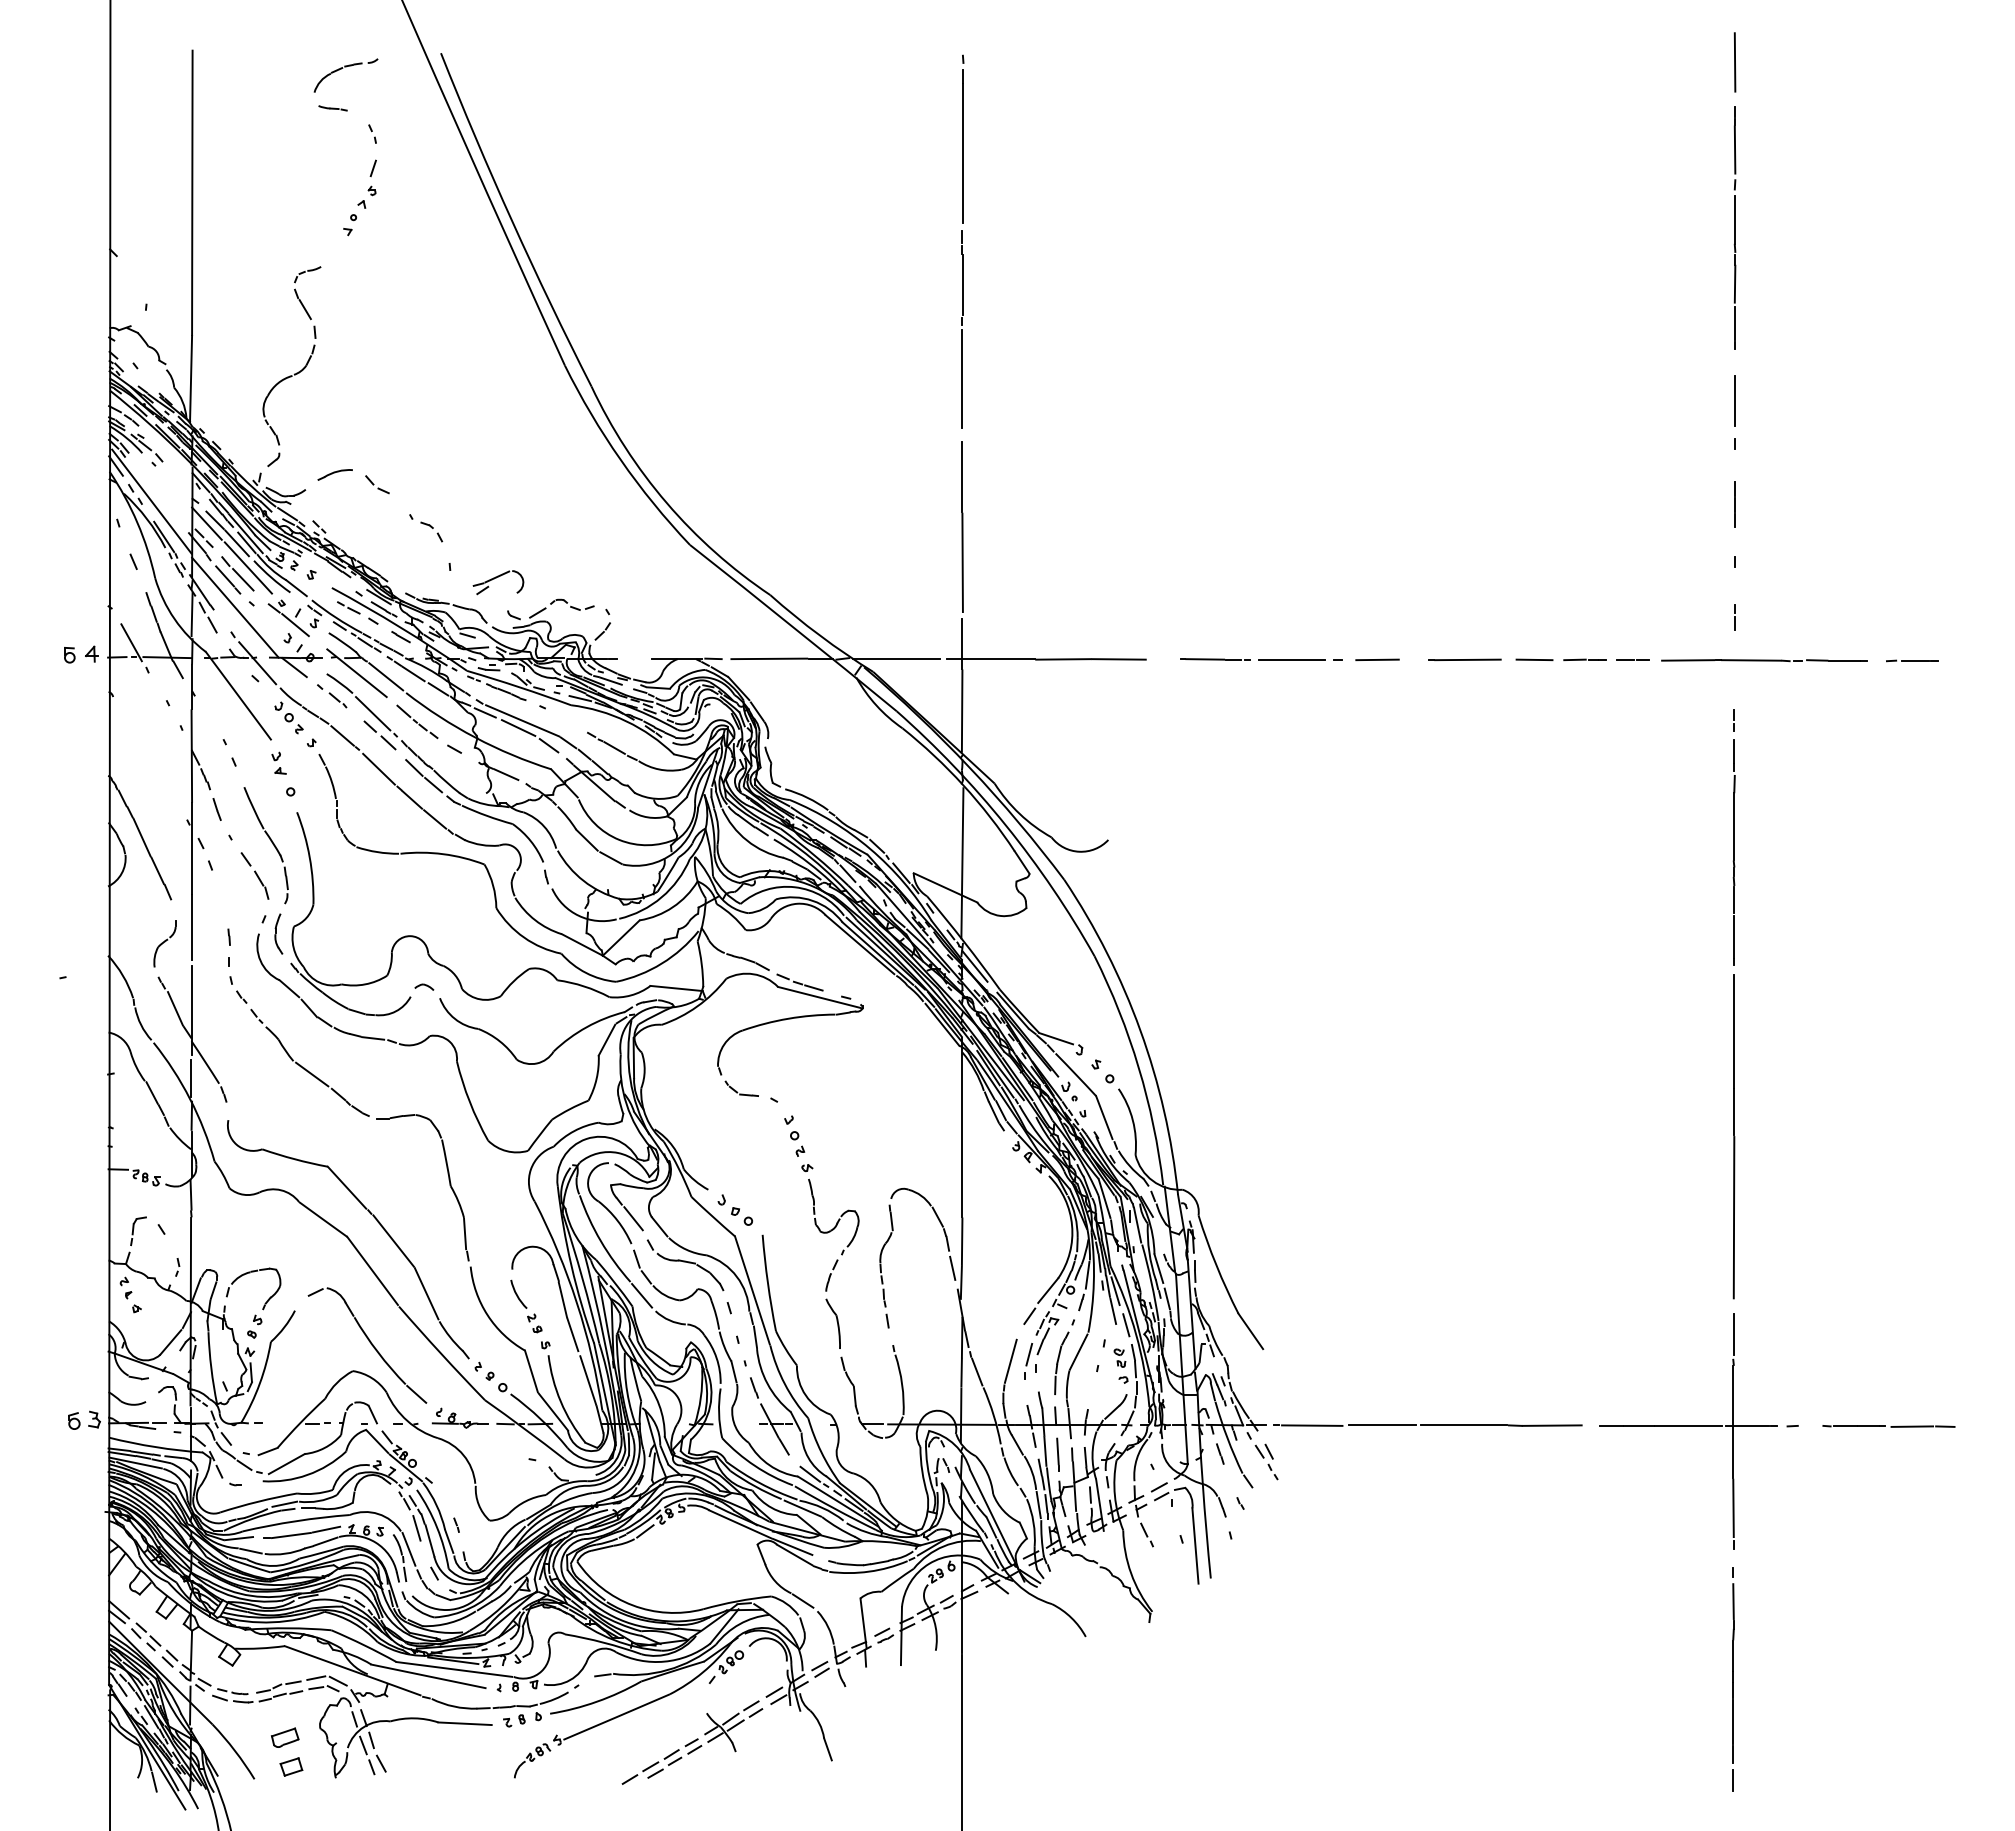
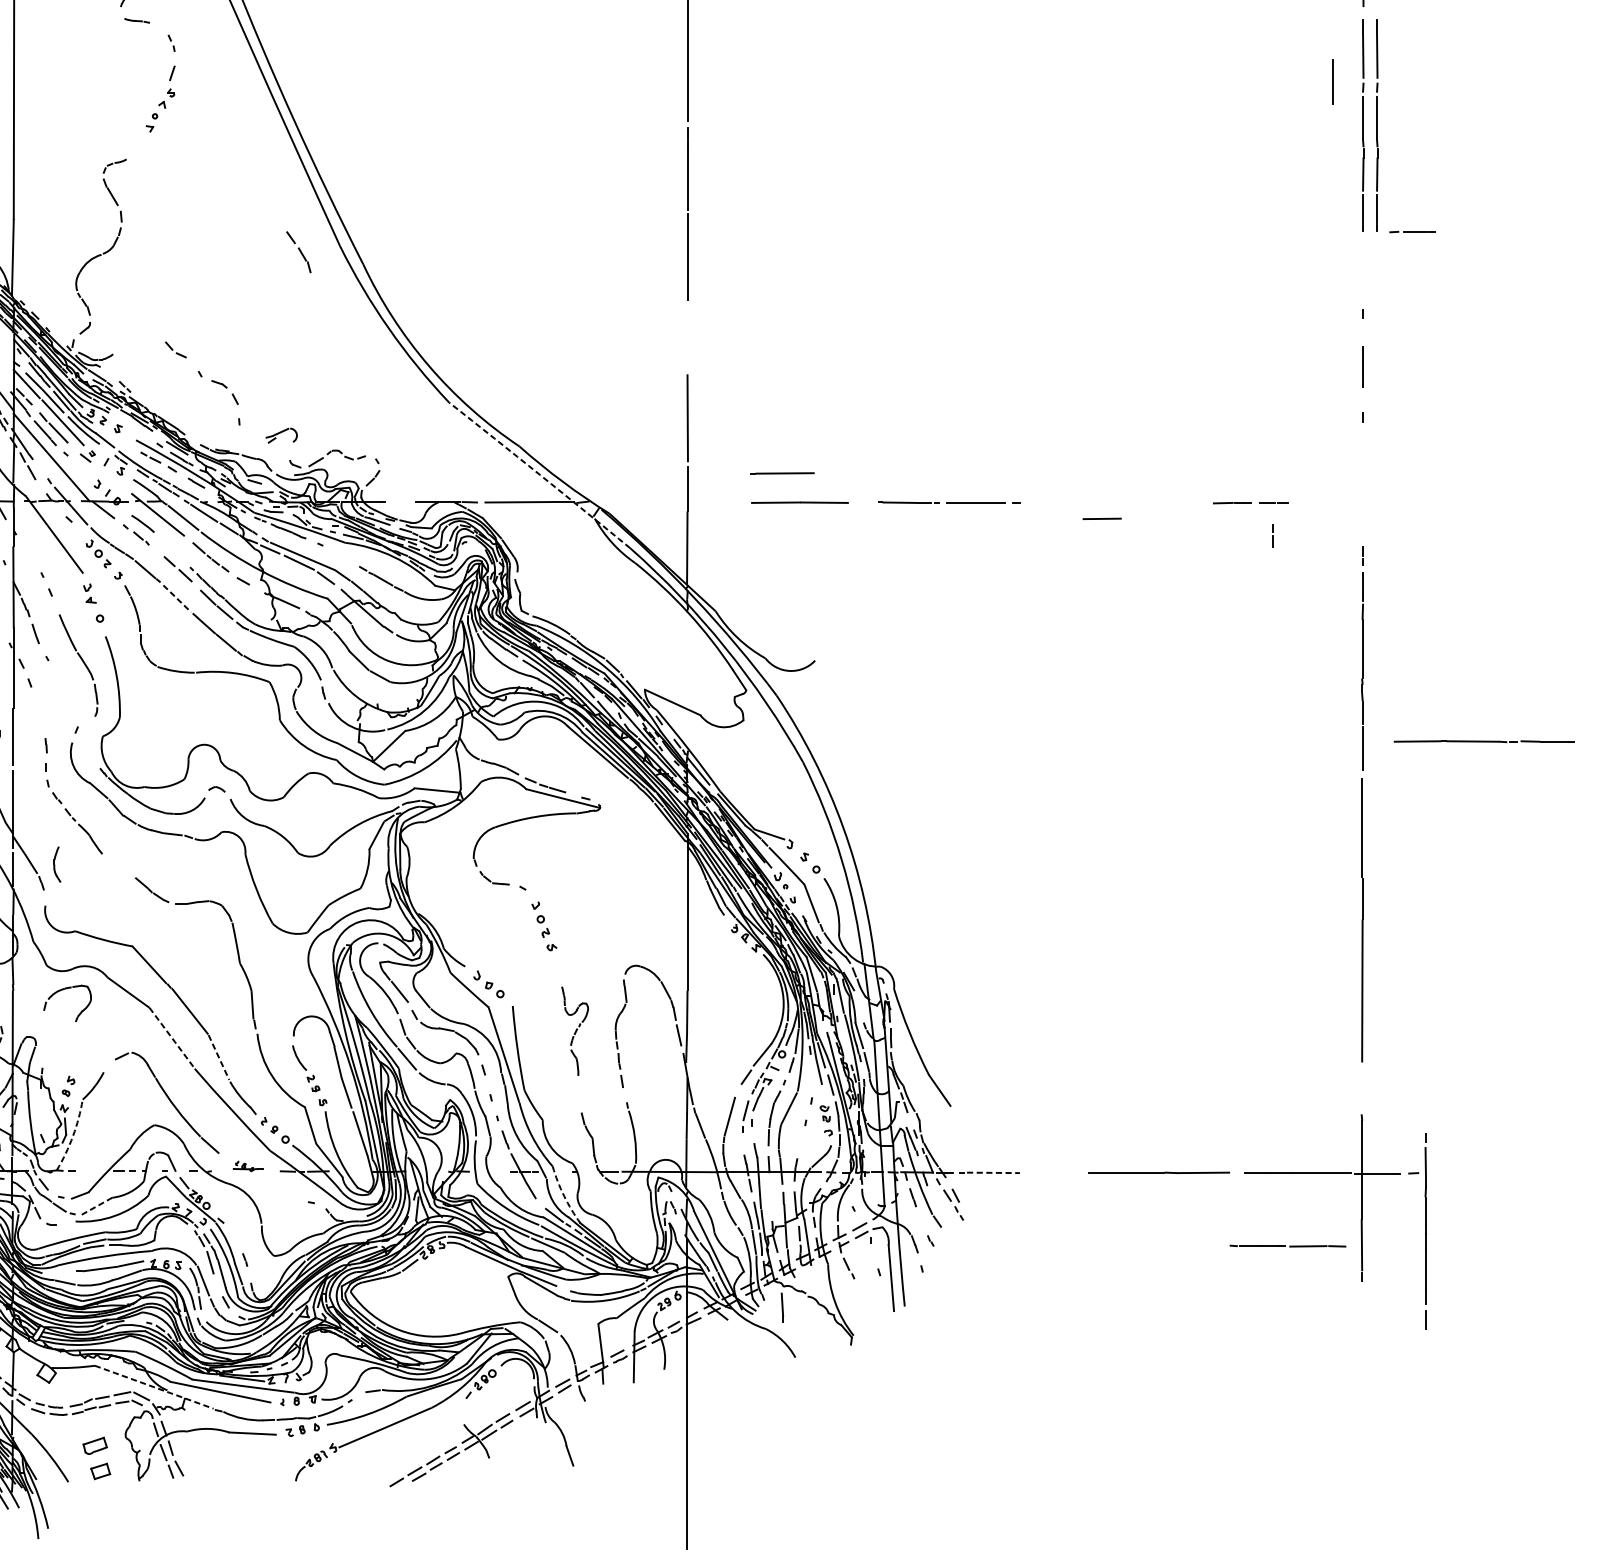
part: (1750, 227) -> (1376, 124), added
line: (1734, 400) -> (1333, 81), moved
part: (334, 474) -> (138, 341), removed
line: (962, 477) -> (687, 343), removed
part: (426, 528) -> (218, 388), size x1.4
part: (498, 582) -> (281, 435), size x0.7
line: (1734, 617) -> (1272, 536), moved
line: (295, 625) -> (104, 473), removed
arc: (793, 627) -> (539, 474), solid -> dashed
line: (896, 659) -> (629, 502), removed
line: (990, 659) -> (712, 502), removed
line: (1377, 659) -> (1102, 518), moved
line: (1464, 659) -> (782, 473), moved
line: (1534, 659) -> (1187, 502), removed
line: (1764, 660) -> (1484, 741), moved
part: (1912, 660) -> (1412, 231), moved
line: (372, 713) -> (171, 550), removed
line: (379, 769) -> (177, 599), solid -> dashed
line: (962, 863) -> (687, 681), removed
part: (254, 875) -> (298, 251), moved
part: (278, 933) -> (57, 864), moved
line: (312, 1074) -> (119, 865), removed
part: (833, 1263) -> (574, 1031), size x0.6
line: (372, 1271) -> (171, 1038), solid -> dashed
part: (250, 1273) -> (64, 989), moved
line: (426, 1294) -> (218, 1058), solid -> dashed
line: (1733, 1333) -> (1361, 1092), removed
arc: (259, 1383) -> (72, 1136), solid -> dashed
part: (459, 1417) -> (247, 1165), size x0.6
line: (1312, 1425) -> (993, 1172), solid -> dashed
line: (1381, 1425) -> (1054, 1172), removed
line: (1890, 1426) -> (1289, 1246), moved
arc: (821, 1452) -> (564, 1196), solid -> dashed
line: (1057, 1454) -> (782, 1307), moved
line: (286, 1464) -> (96, 1206), solid -> dashed
line: (239, 1538) -> (55, 1271), removed
line: (353, 1670) -> (154, 1387), solid -> dashed
line: (1733, 1679) -> (1425, 1231), moved

